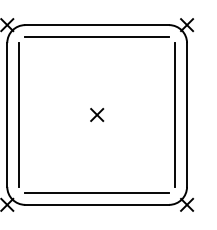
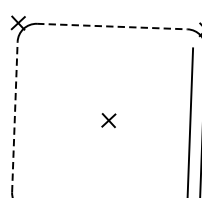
line: (97, 25) -> (112, 27), solid -> dashed
line: (97, 37) -> (112, 39), removed
line: (19, 114) -> (27, 117), removed
line: (7, 115) -> (15, 117), solid -> dashed

